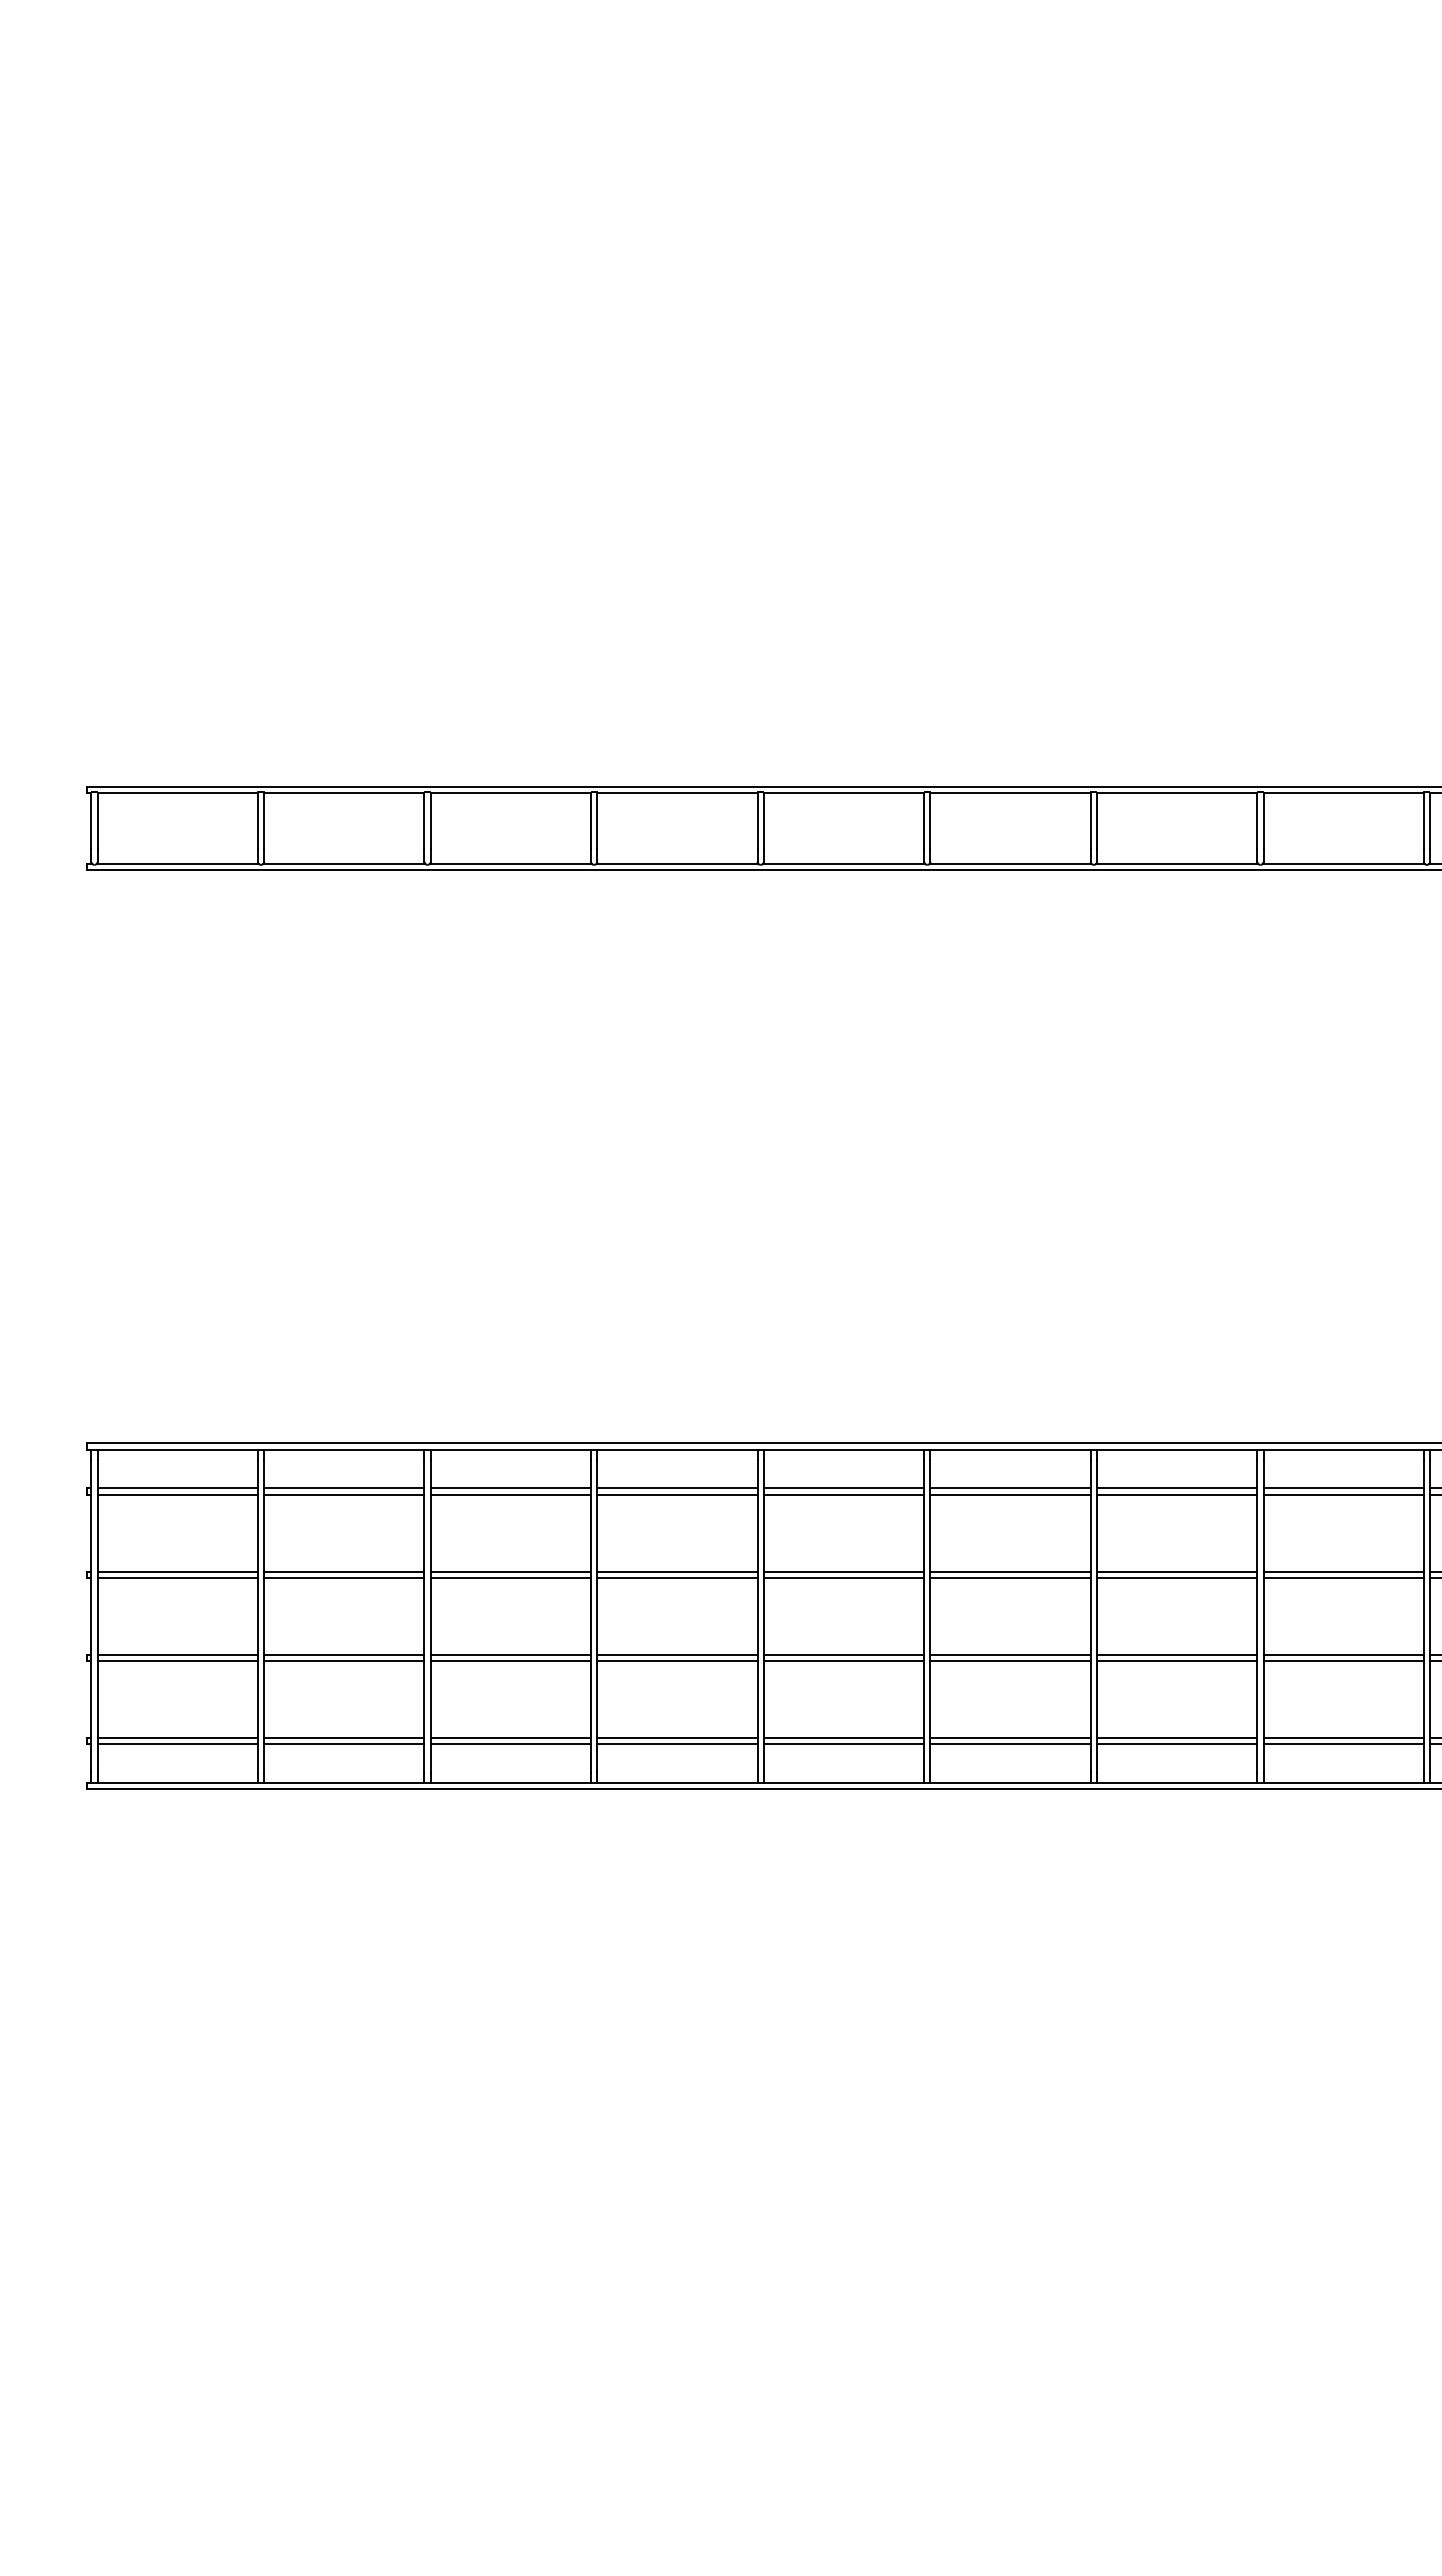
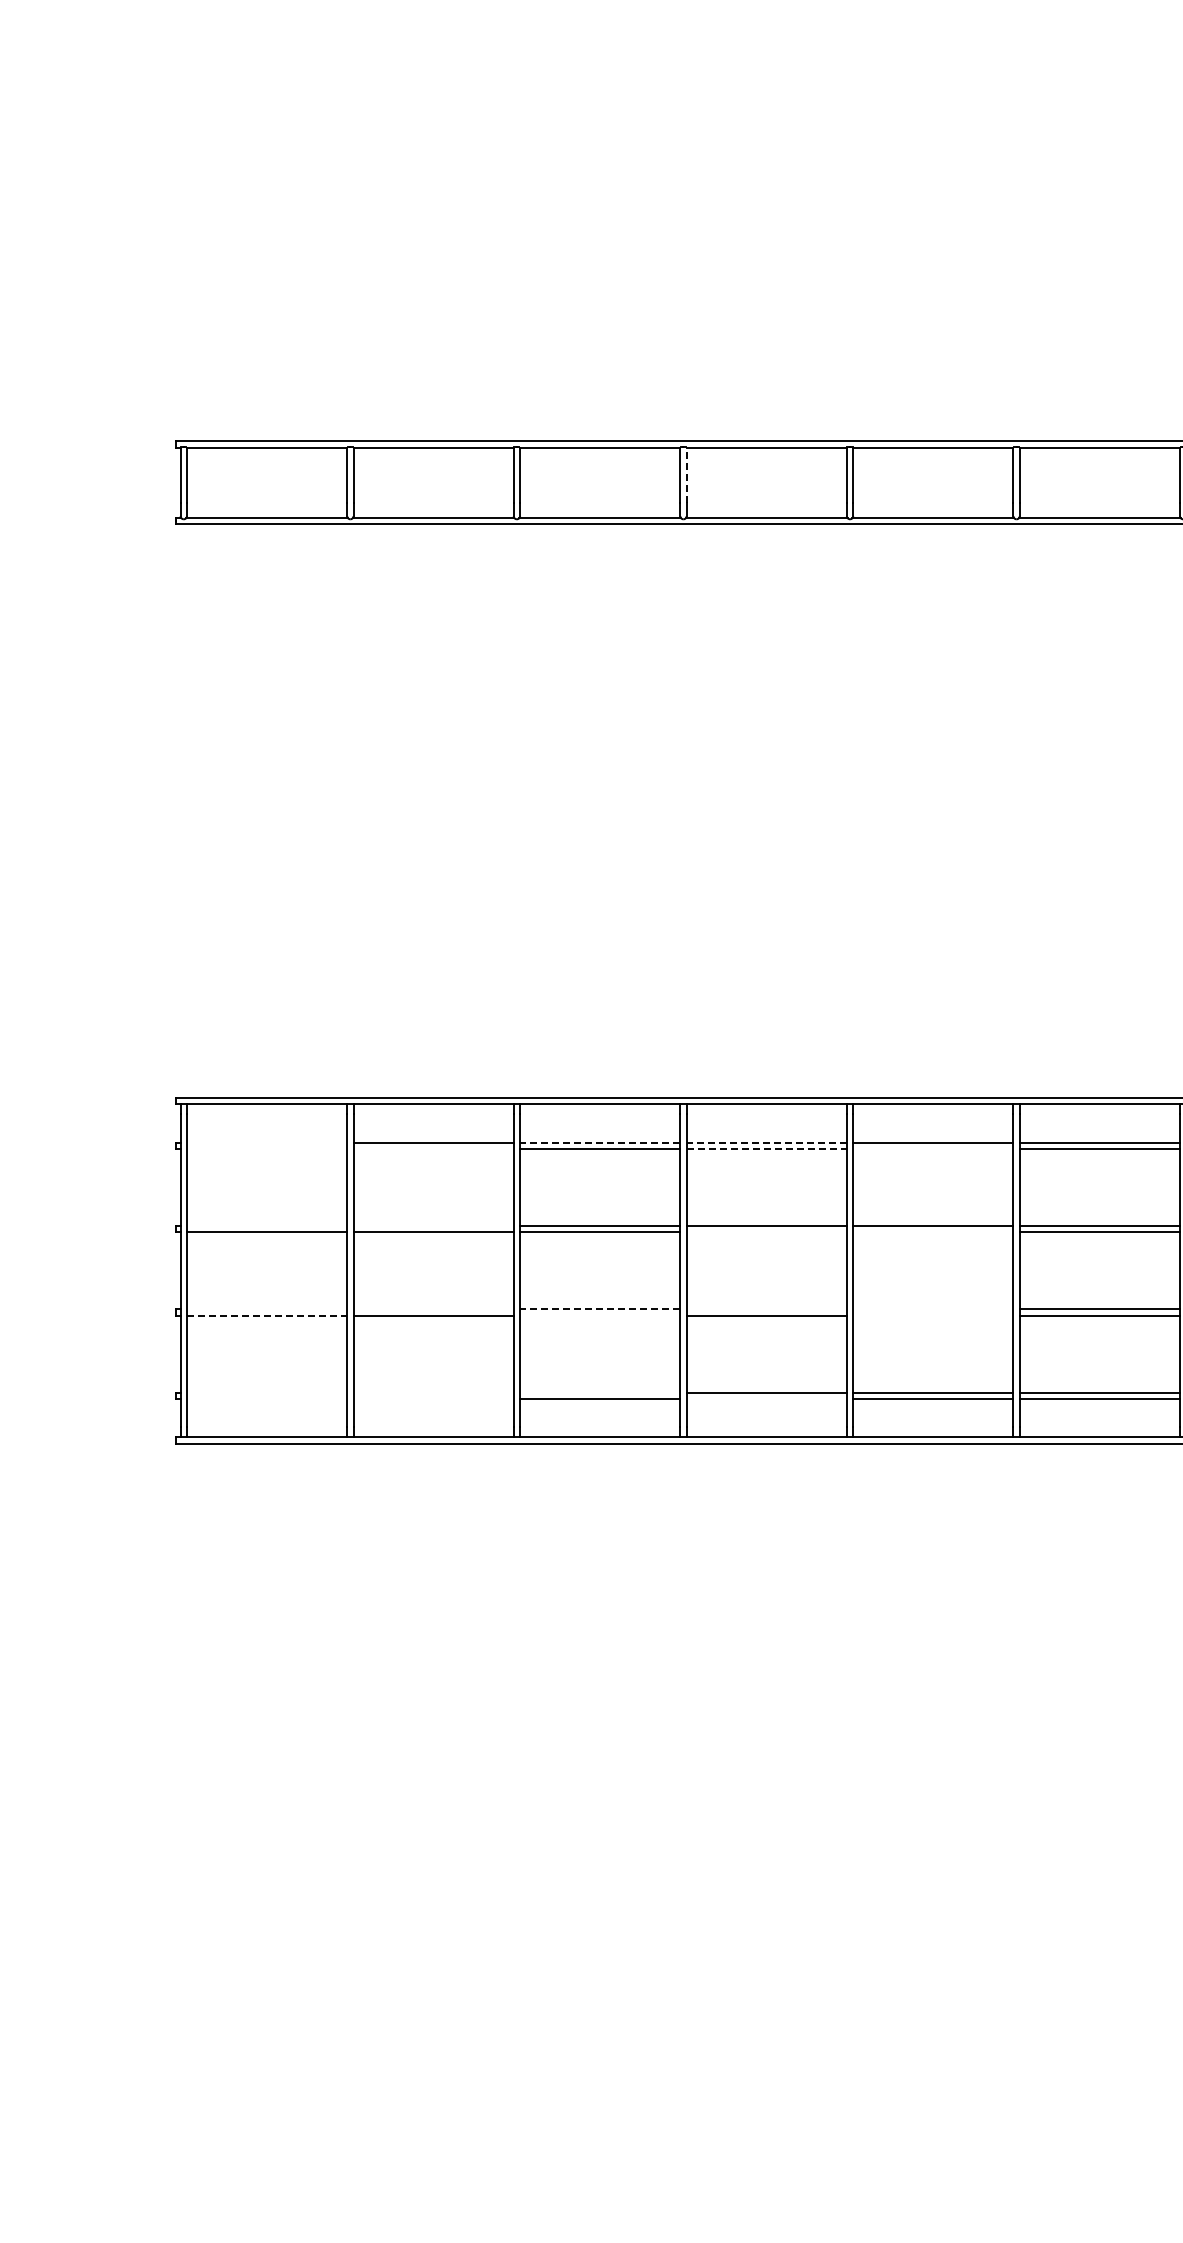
line: (597, 820) -> (686, 474), solid -> dashed
line: (177, 1488) -> (266, 1142), removed
line: (510, 1488) -> (599, 1142), solid -> dashed
line: (676, 1488) -> (765, 1142), solid -> dashed
line: (177, 1494) -> (266, 1148), removed
line: (344, 1494) -> (433, 1148), removed
line: (677, 1494) -> (766, 1148), solid -> dashed
line: (843, 1494) -> (932, 1148), removed
line: (177, 1571) -> (266, 1225), removed
line: (344, 1571) -> (433, 1225), removed
line: (677, 1577) -> (766, 1231), removed
line: (843, 1577) -> (932, 1231), removed
line: (177, 1654) -> (266, 1308), removed
line: (344, 1654) -> (433, 1308), removed
line: (510, 1654) -> (599, 1308), solid -> dashed
line: (677, 1654) -> (766, 1308), removed
line: (843, 1654) -> (932, 1308), removed
line: (178, 1661) -> (267, 1315), solid -> dashed
line: (510, 1661) -> (599, 1315), removed
line: (843, 1661) -> (932, 1315), removed
line: (177, 1738) -> (266, 1392), removed
line: (344, 1738) -> (433, 1392), removed
line: (510, 1738) -> (599, 1392), removed
line: (177, 1744) -> (266, 1398), removed
line: (344, 1744) -> (433, 1398), removed
line: (677, 1744) -> (766, 1398), removed

